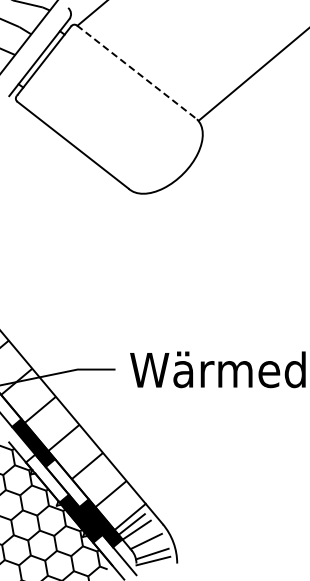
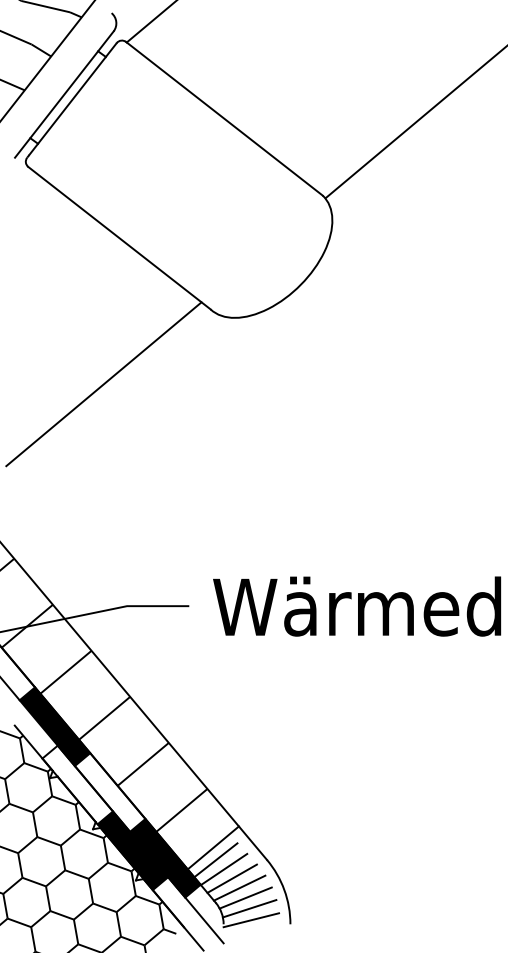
line: (137, 72) -> (225, 119), dashed -> solid
line: (63, 234) -> (103, 384), added
line: (141, 535) -> (231, 878), added
line: (149, 547) -> (244, 897), added

